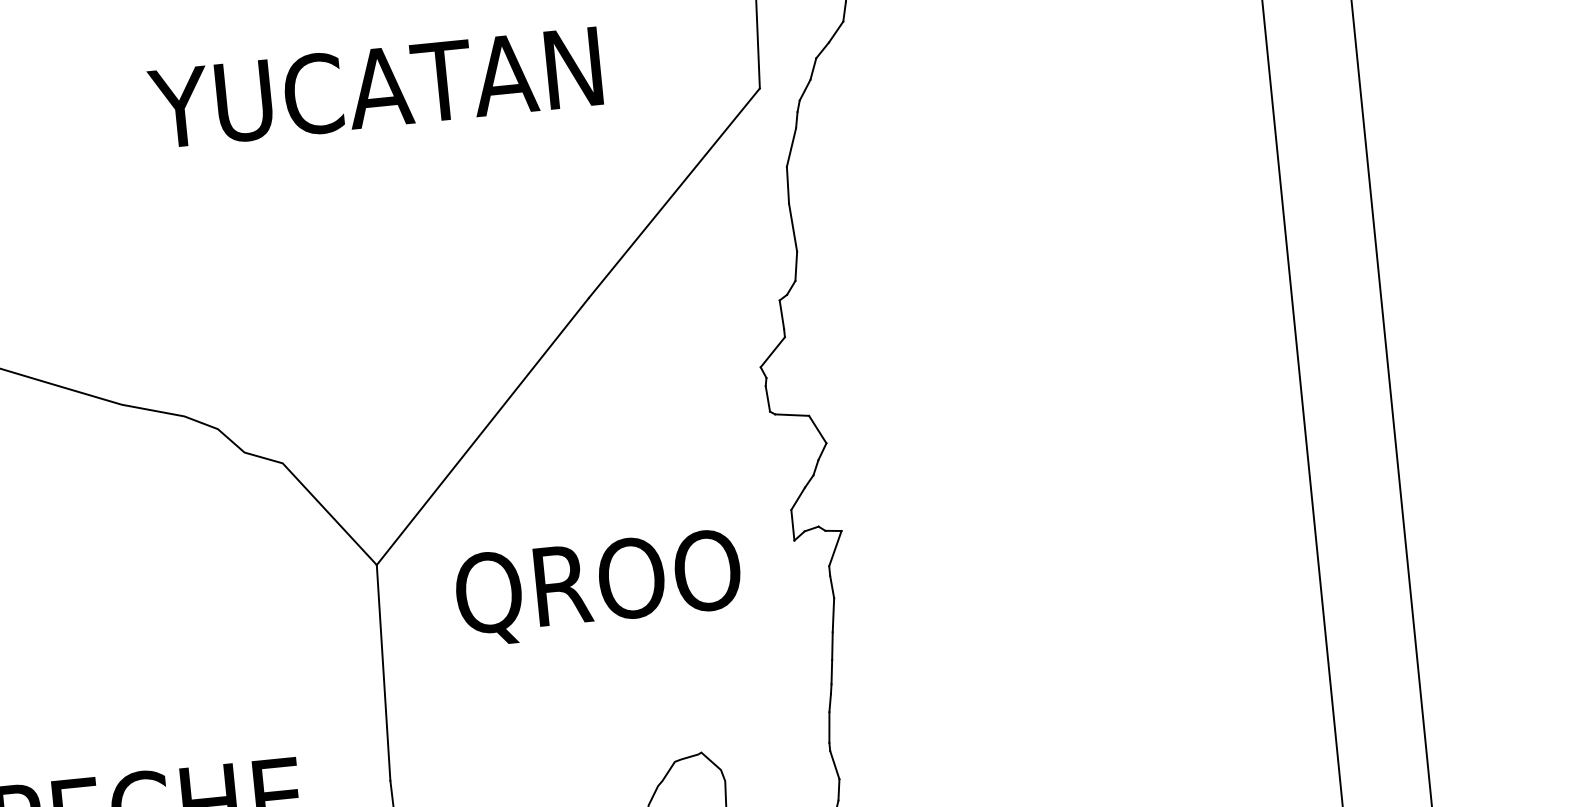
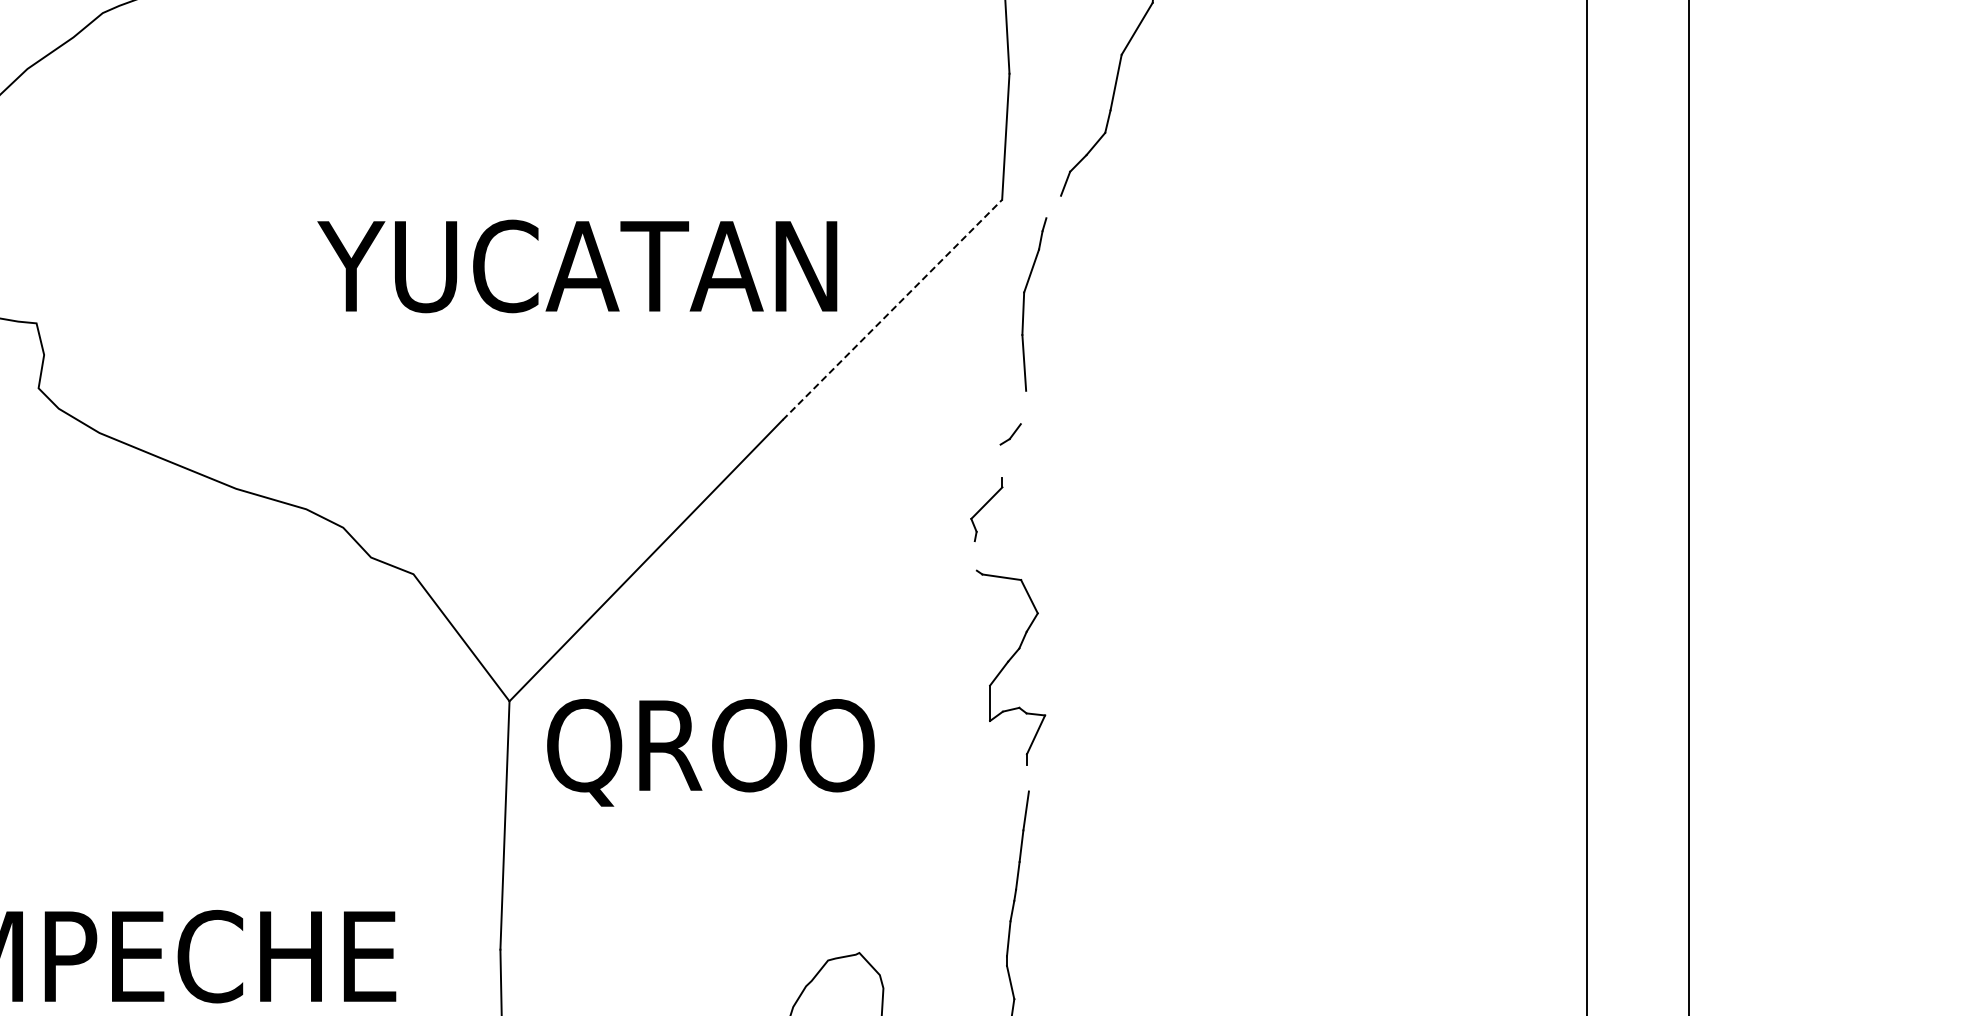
text: (375, 88) -> (577, 266), moved
line: (804, 89) -> (1053, 206), removed
line: (674, 192) -> (892, 309), solid -> dashed
line: (796, 266) -> (1023, 407), removed
line: (781, 314) -> (1001, 460), removed
line: (767, 398) -> (975, 555), removed
text: (598, 587) -> (710, 752), moved
line: (831, 587) -> (1027, 778), removed

